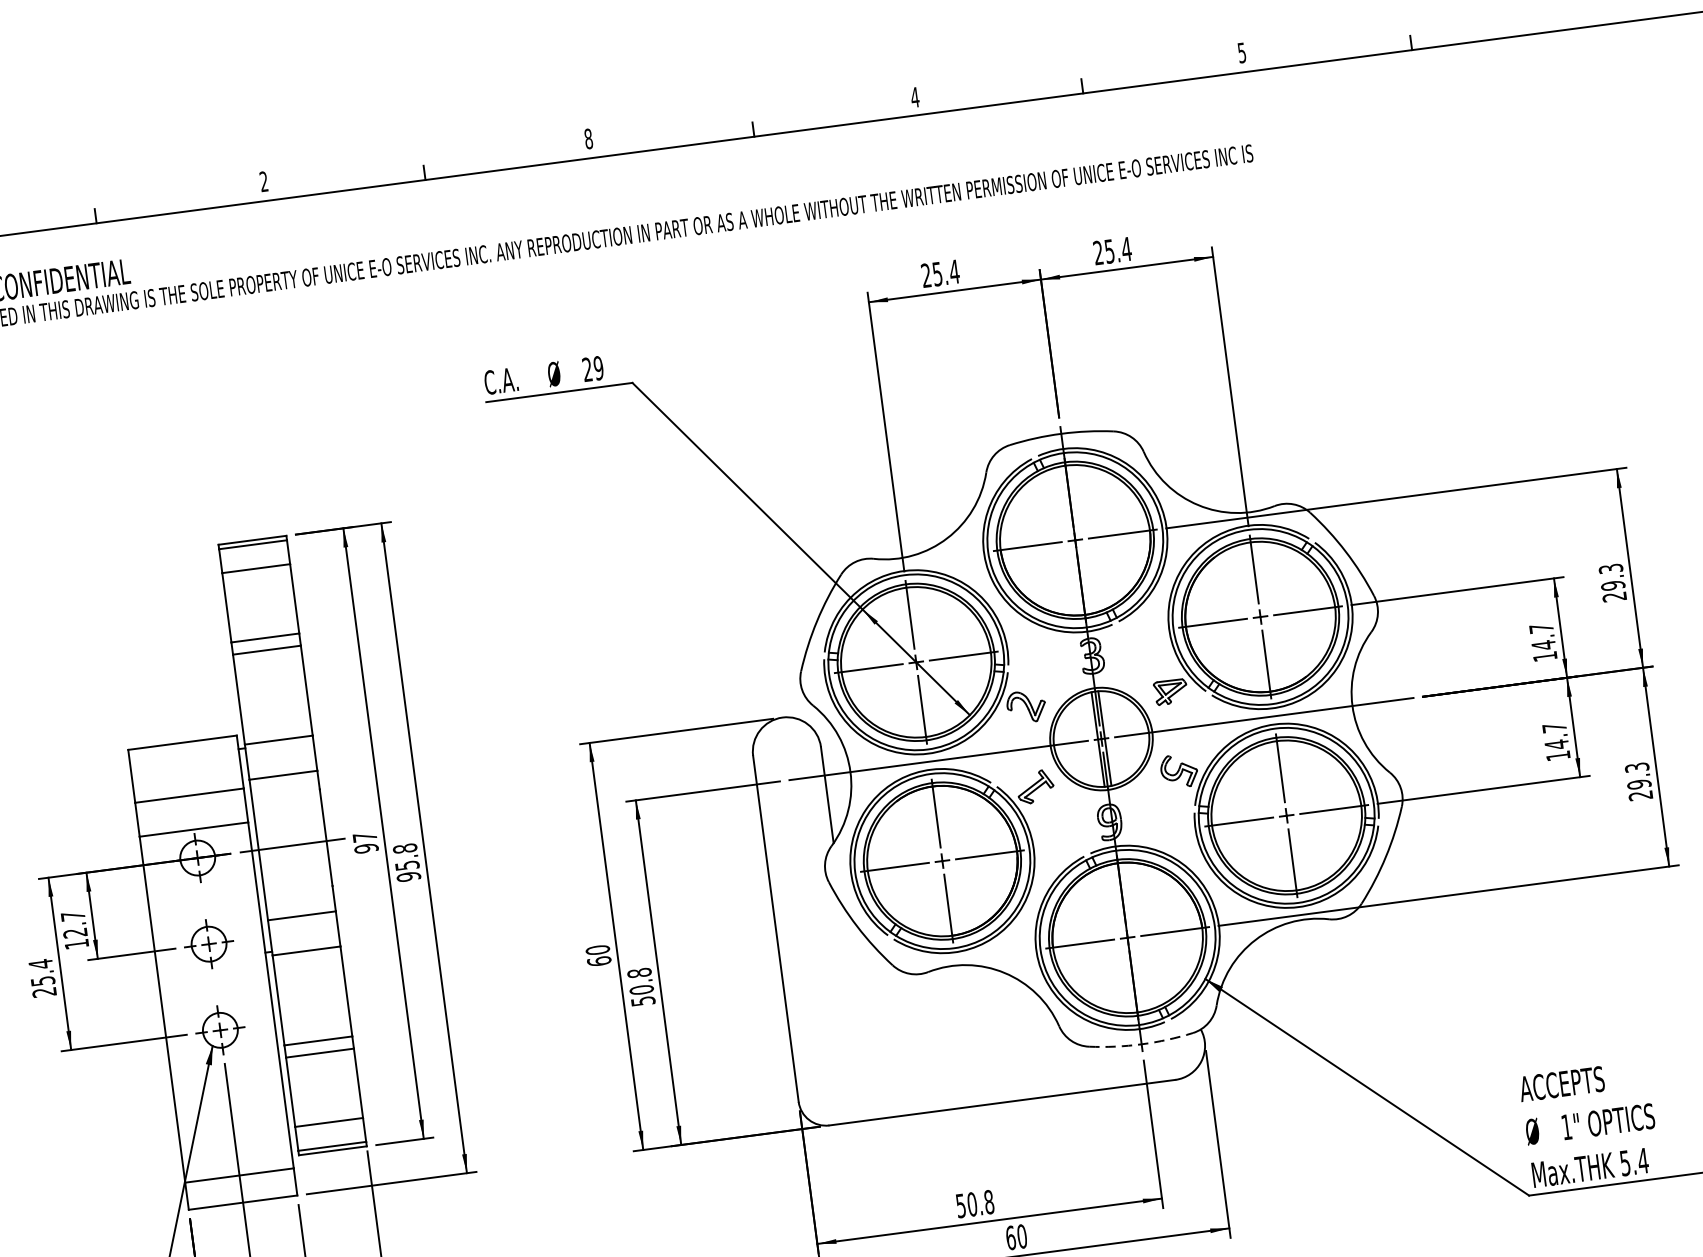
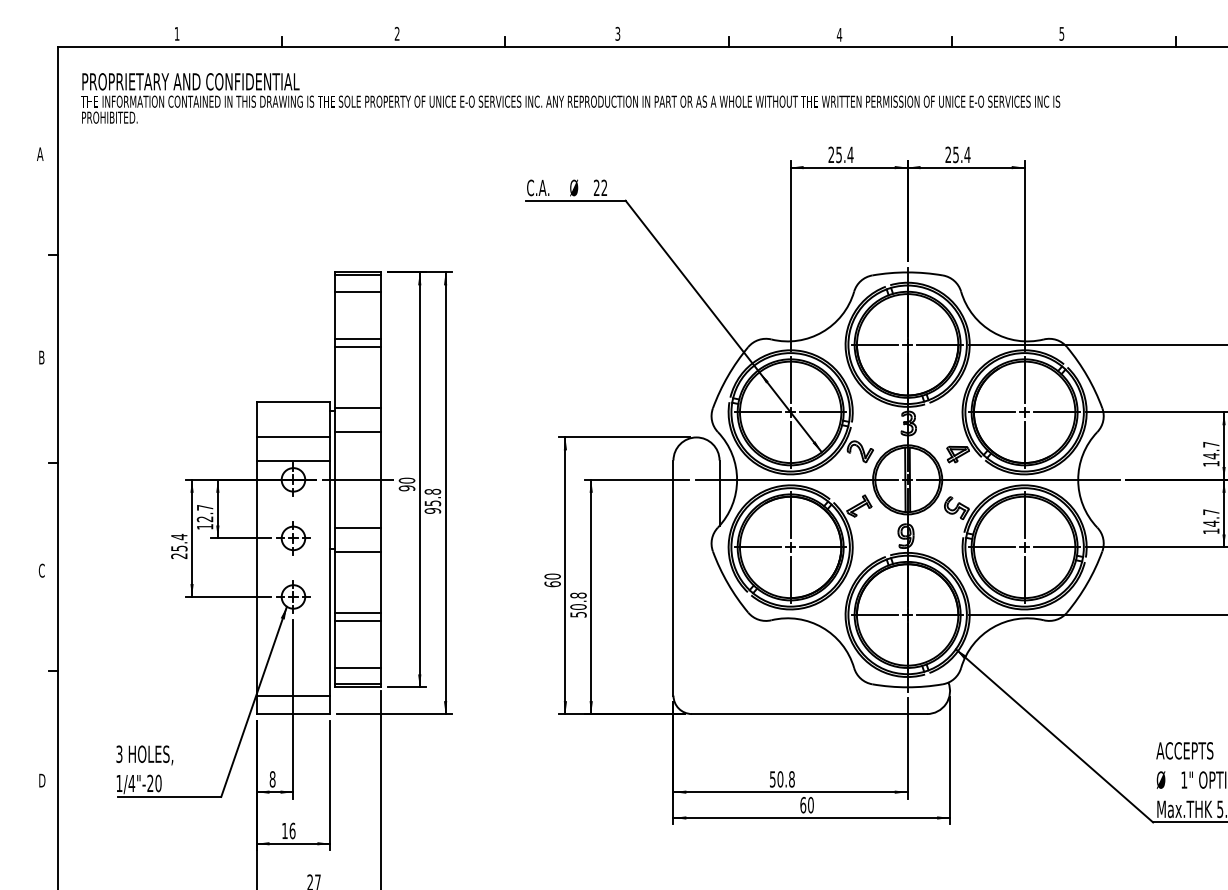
text: (588, 138) -> (617, 33), 8 -> 3
text: (598, 367) -> (604, 187), 29 -> 22
text: (364, 837) -> (406, 480), 97 -> 90
arc: (1141, 1044) -> (907, 687), dashed -> solid

